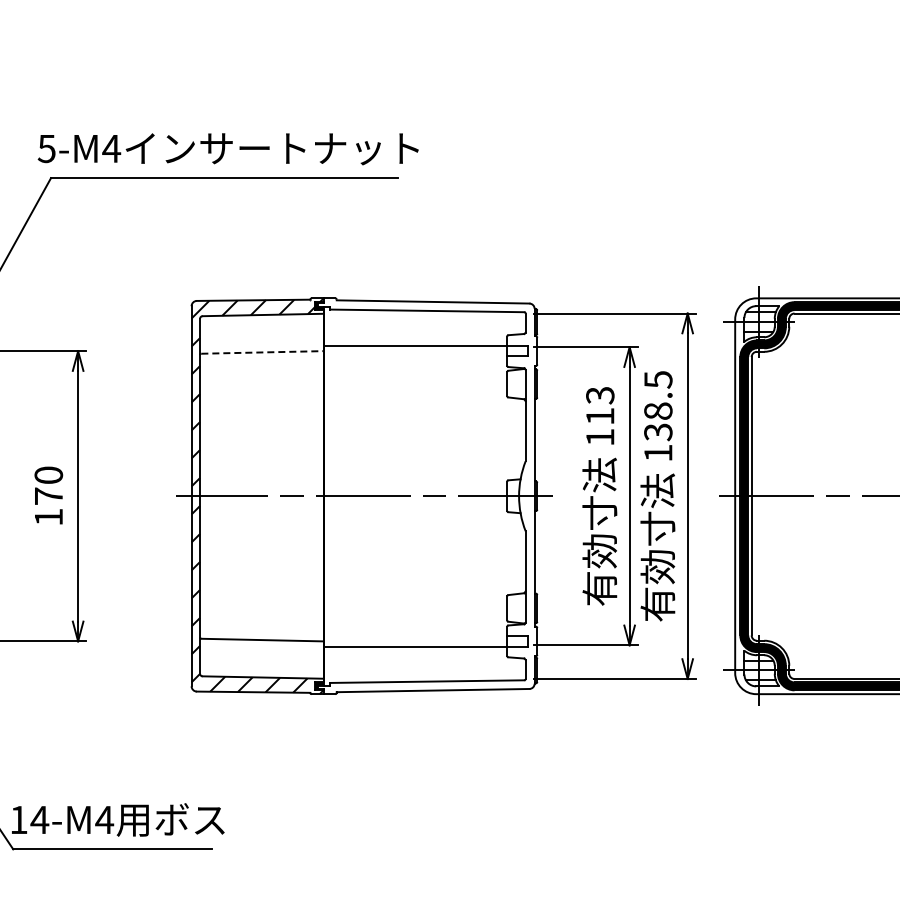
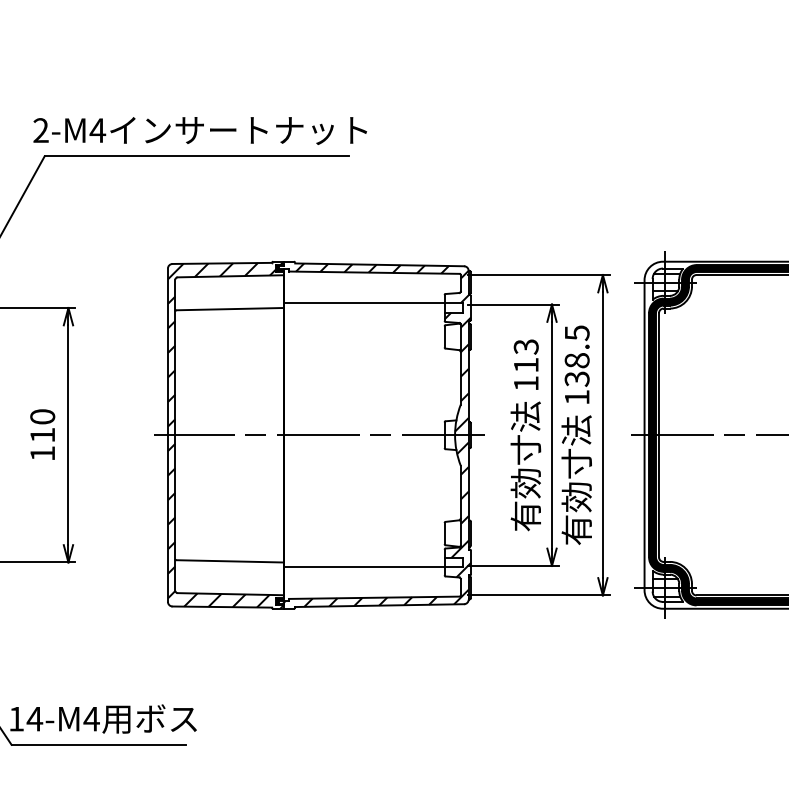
text: (46, 148) -> (40, 130), 5-M4 -> 2-M4
line: (262, 352) -> (230, 309), dashed -> solid
text: (48, 495) -> (42, 434), 170 -> 110
hatch: (429, 496) -> (376, 435), added

